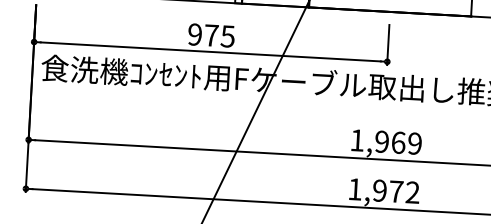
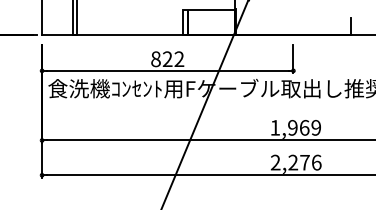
text: (211, 35) -> (167, 59), 975 -> 822
text: (383, 190) -> (295, 162), 1,972 -> 2,276

